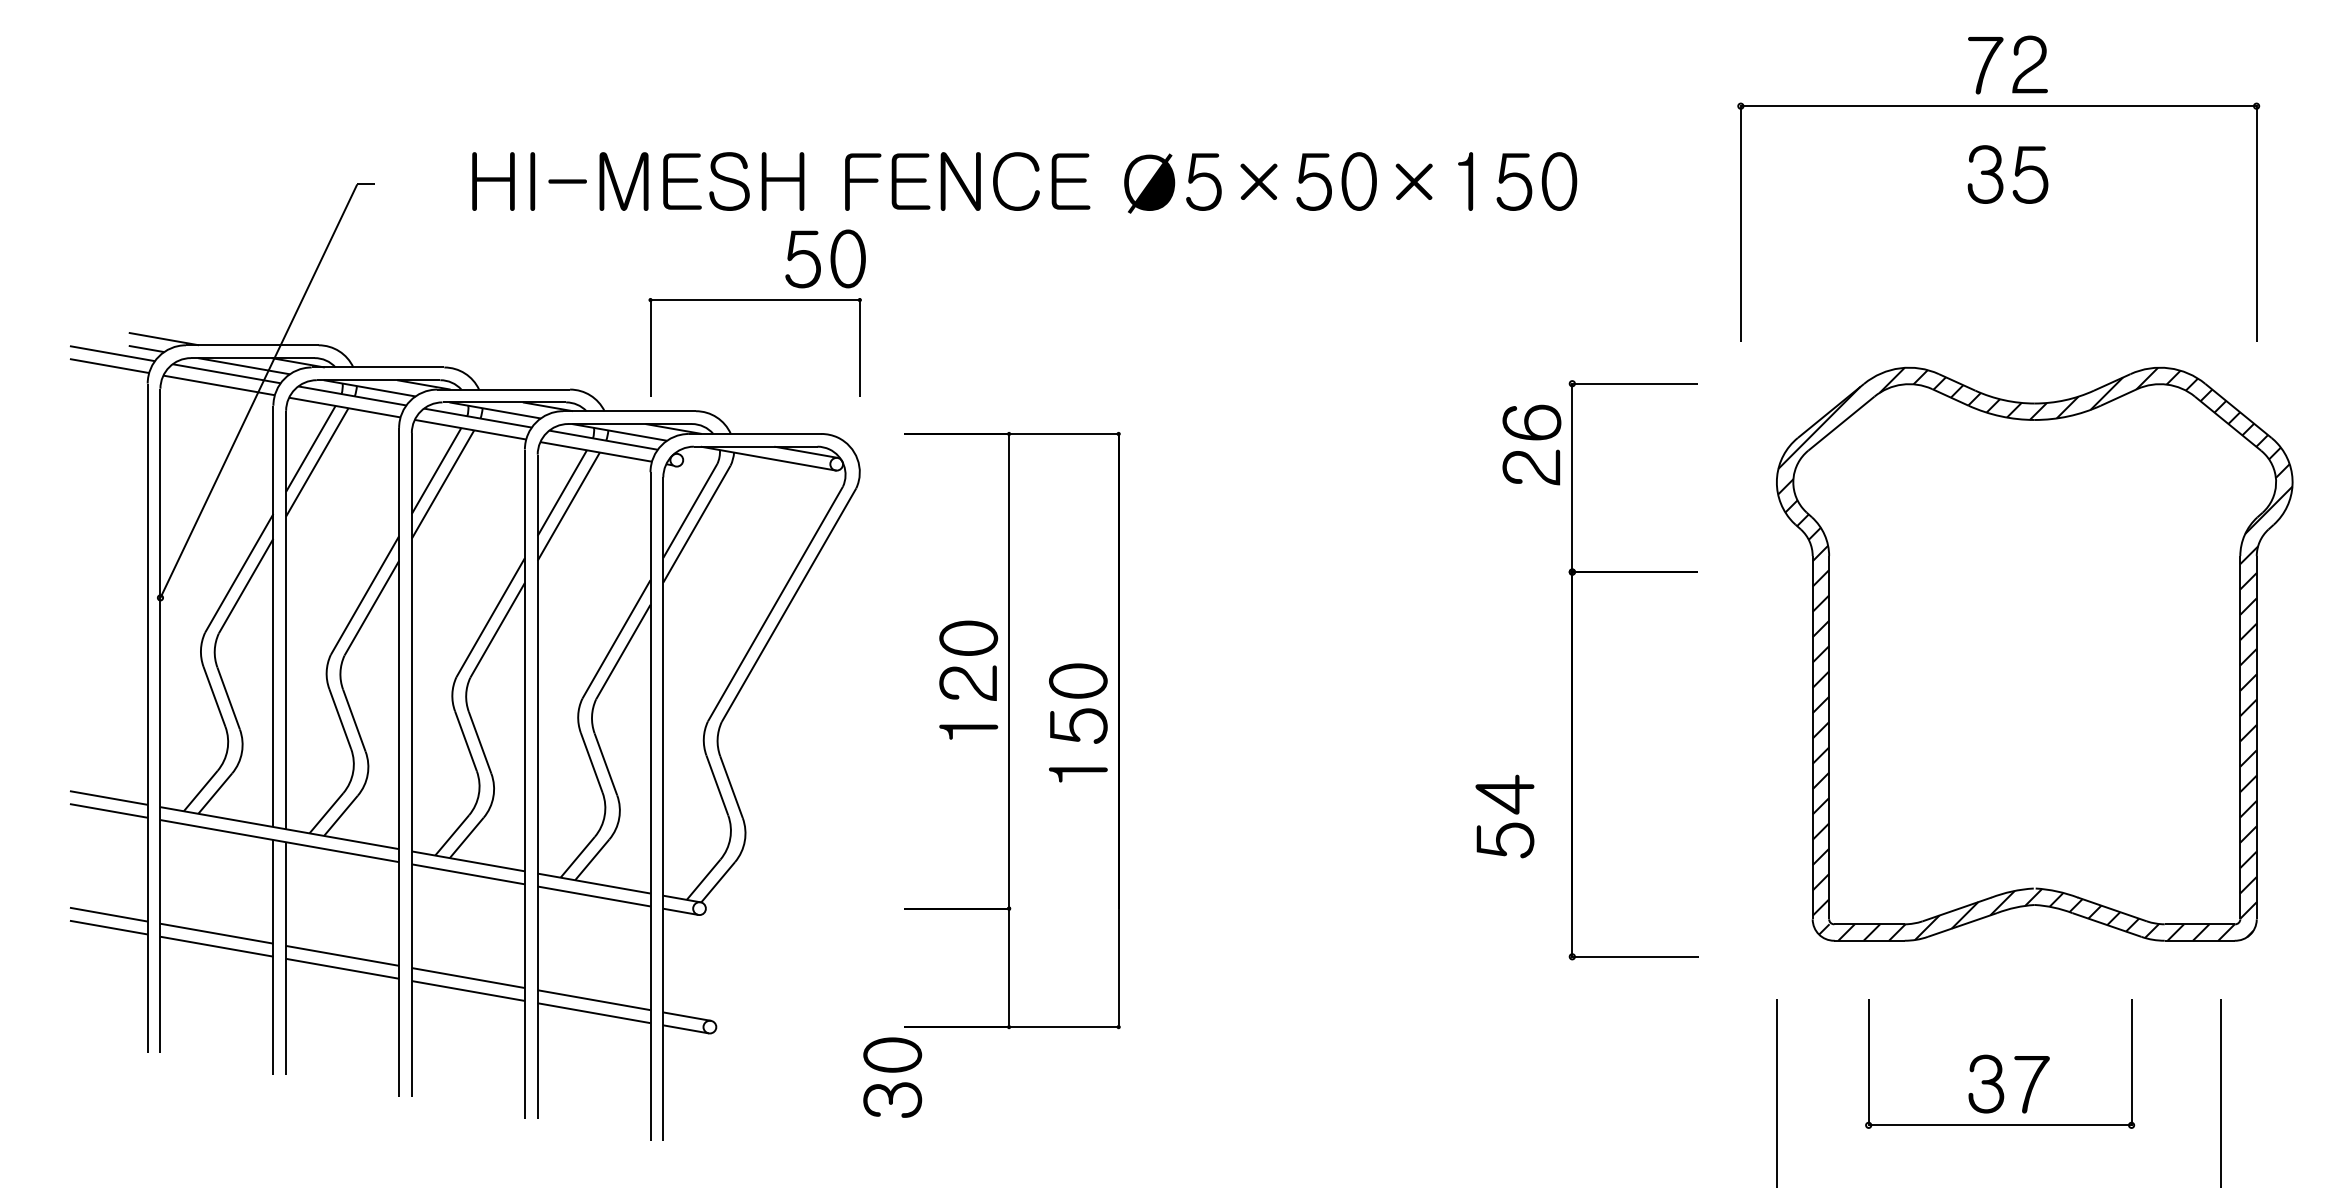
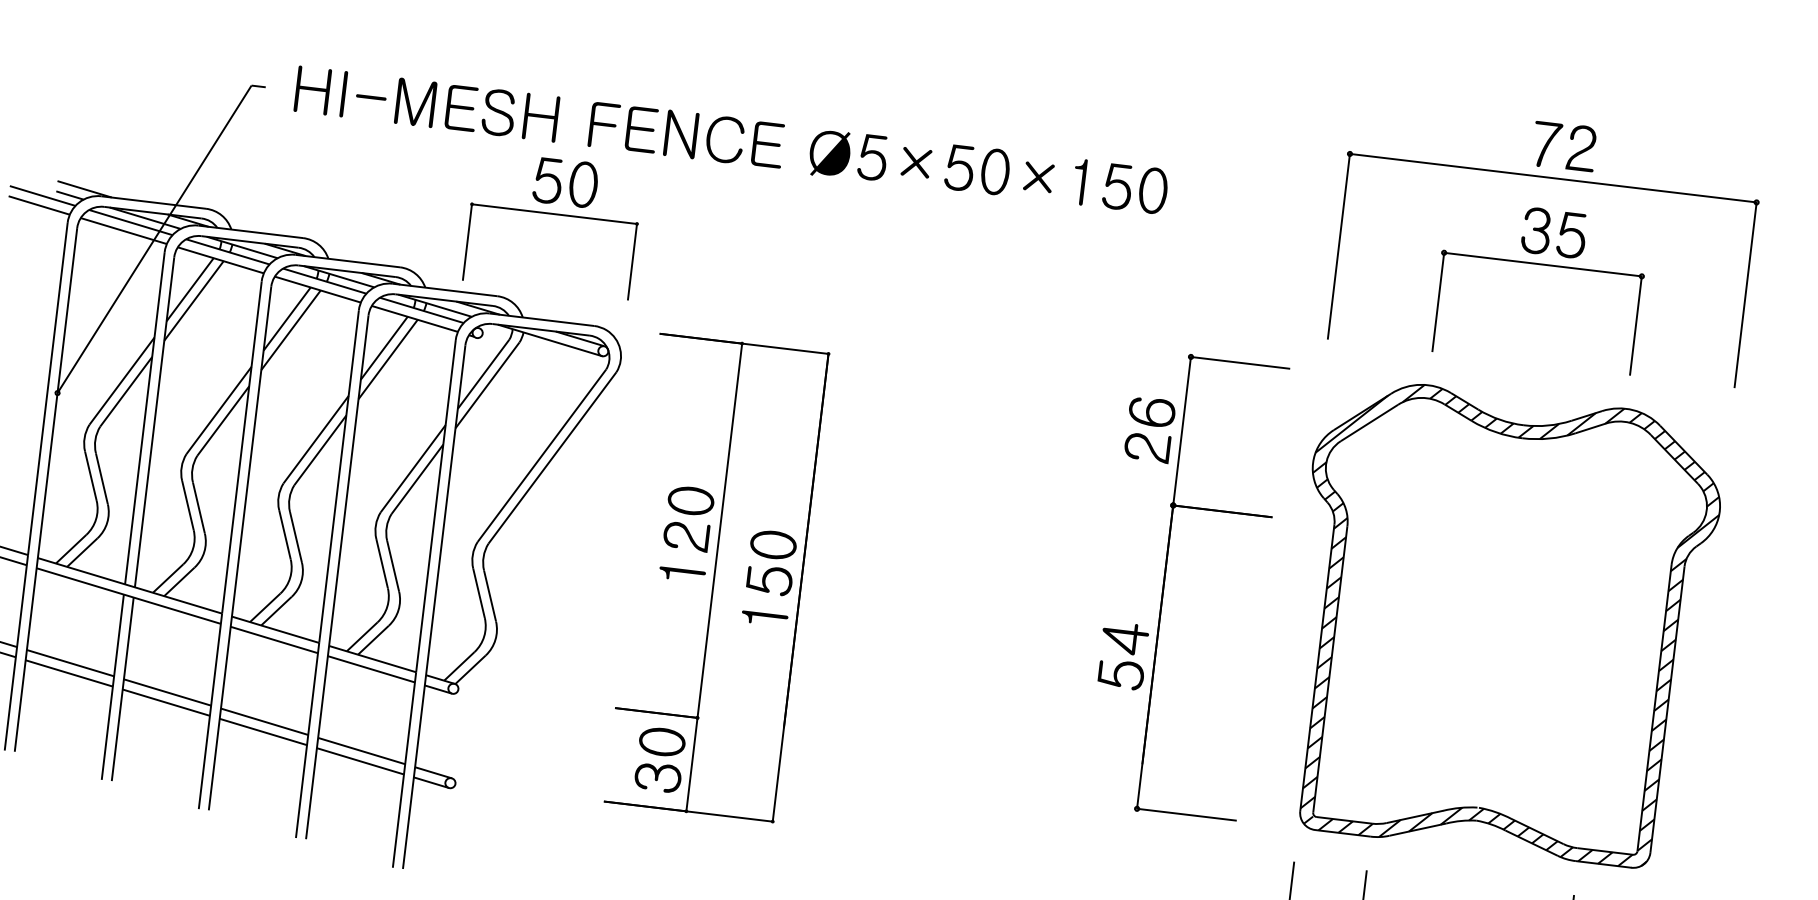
text: (1024, 182) -> (731, 141), moved
part: (1998, 216) -> (1542, 265), added
text: (825, 258) -> (565, 182), moved
text: (1531, 444) -> (1149, 429), moved
part: (2034, 653) -> (1500, 622), moved
text: (1504, 816) -> (1122, 655), moved
text: (892, 1077) -> (660, 759), moved

